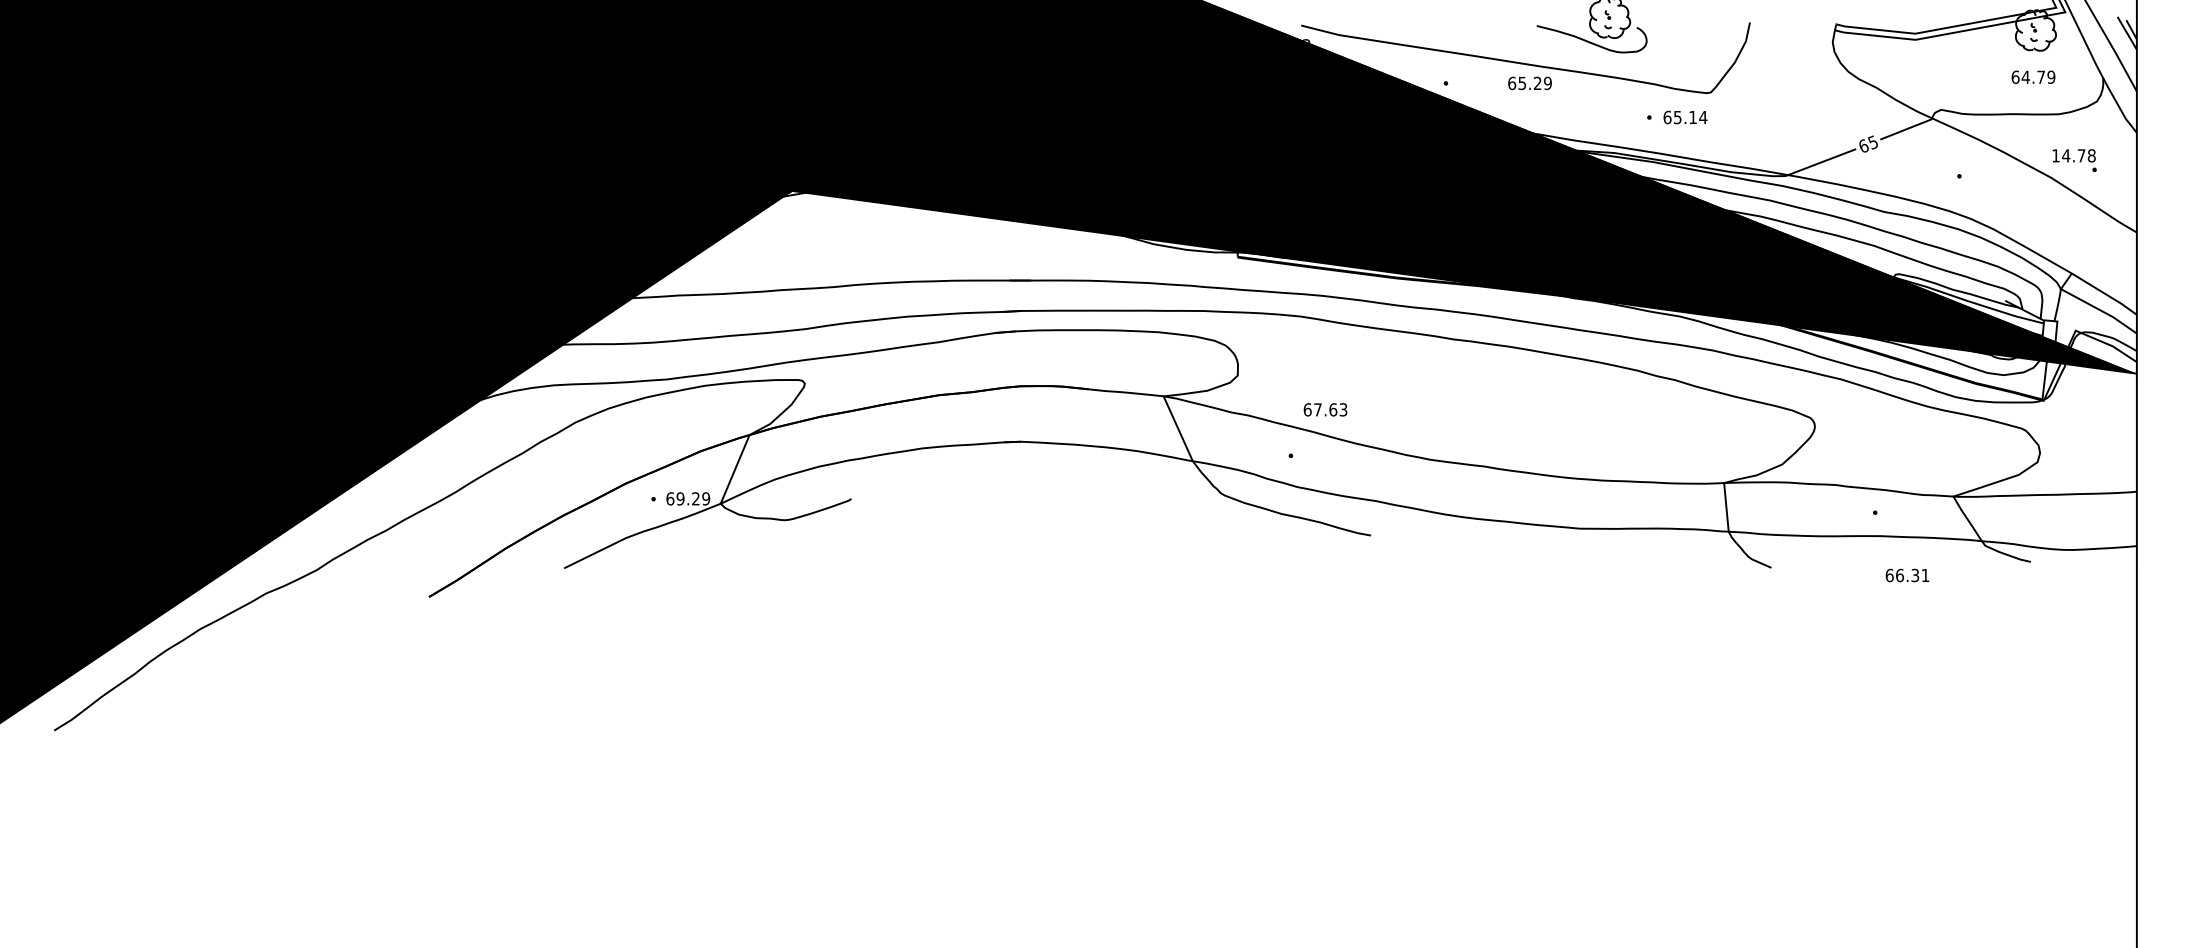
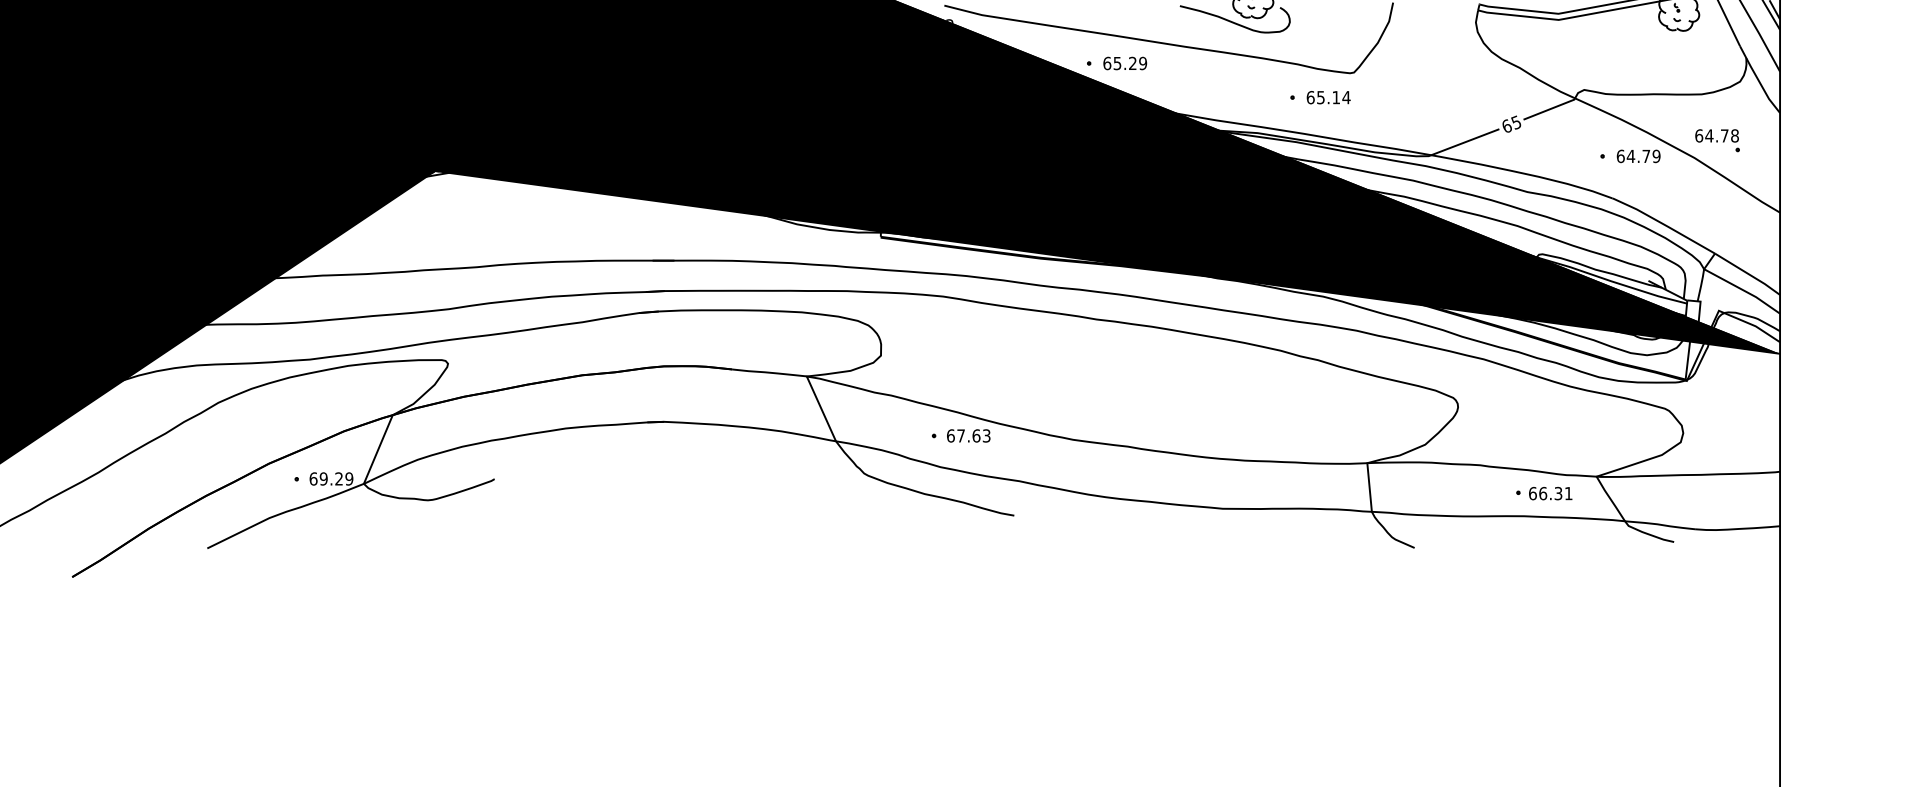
text: (2033, 76) -> (1638, 155), moved
text: (1529, 83) -> (1124, 63), moved
text: (2056, 155) -> (1699, 135), 14.78 -> 64.78
text: (1325, 409) -> (968, 435), moved
text: (1907, 575) -> (1550, 493), moved

